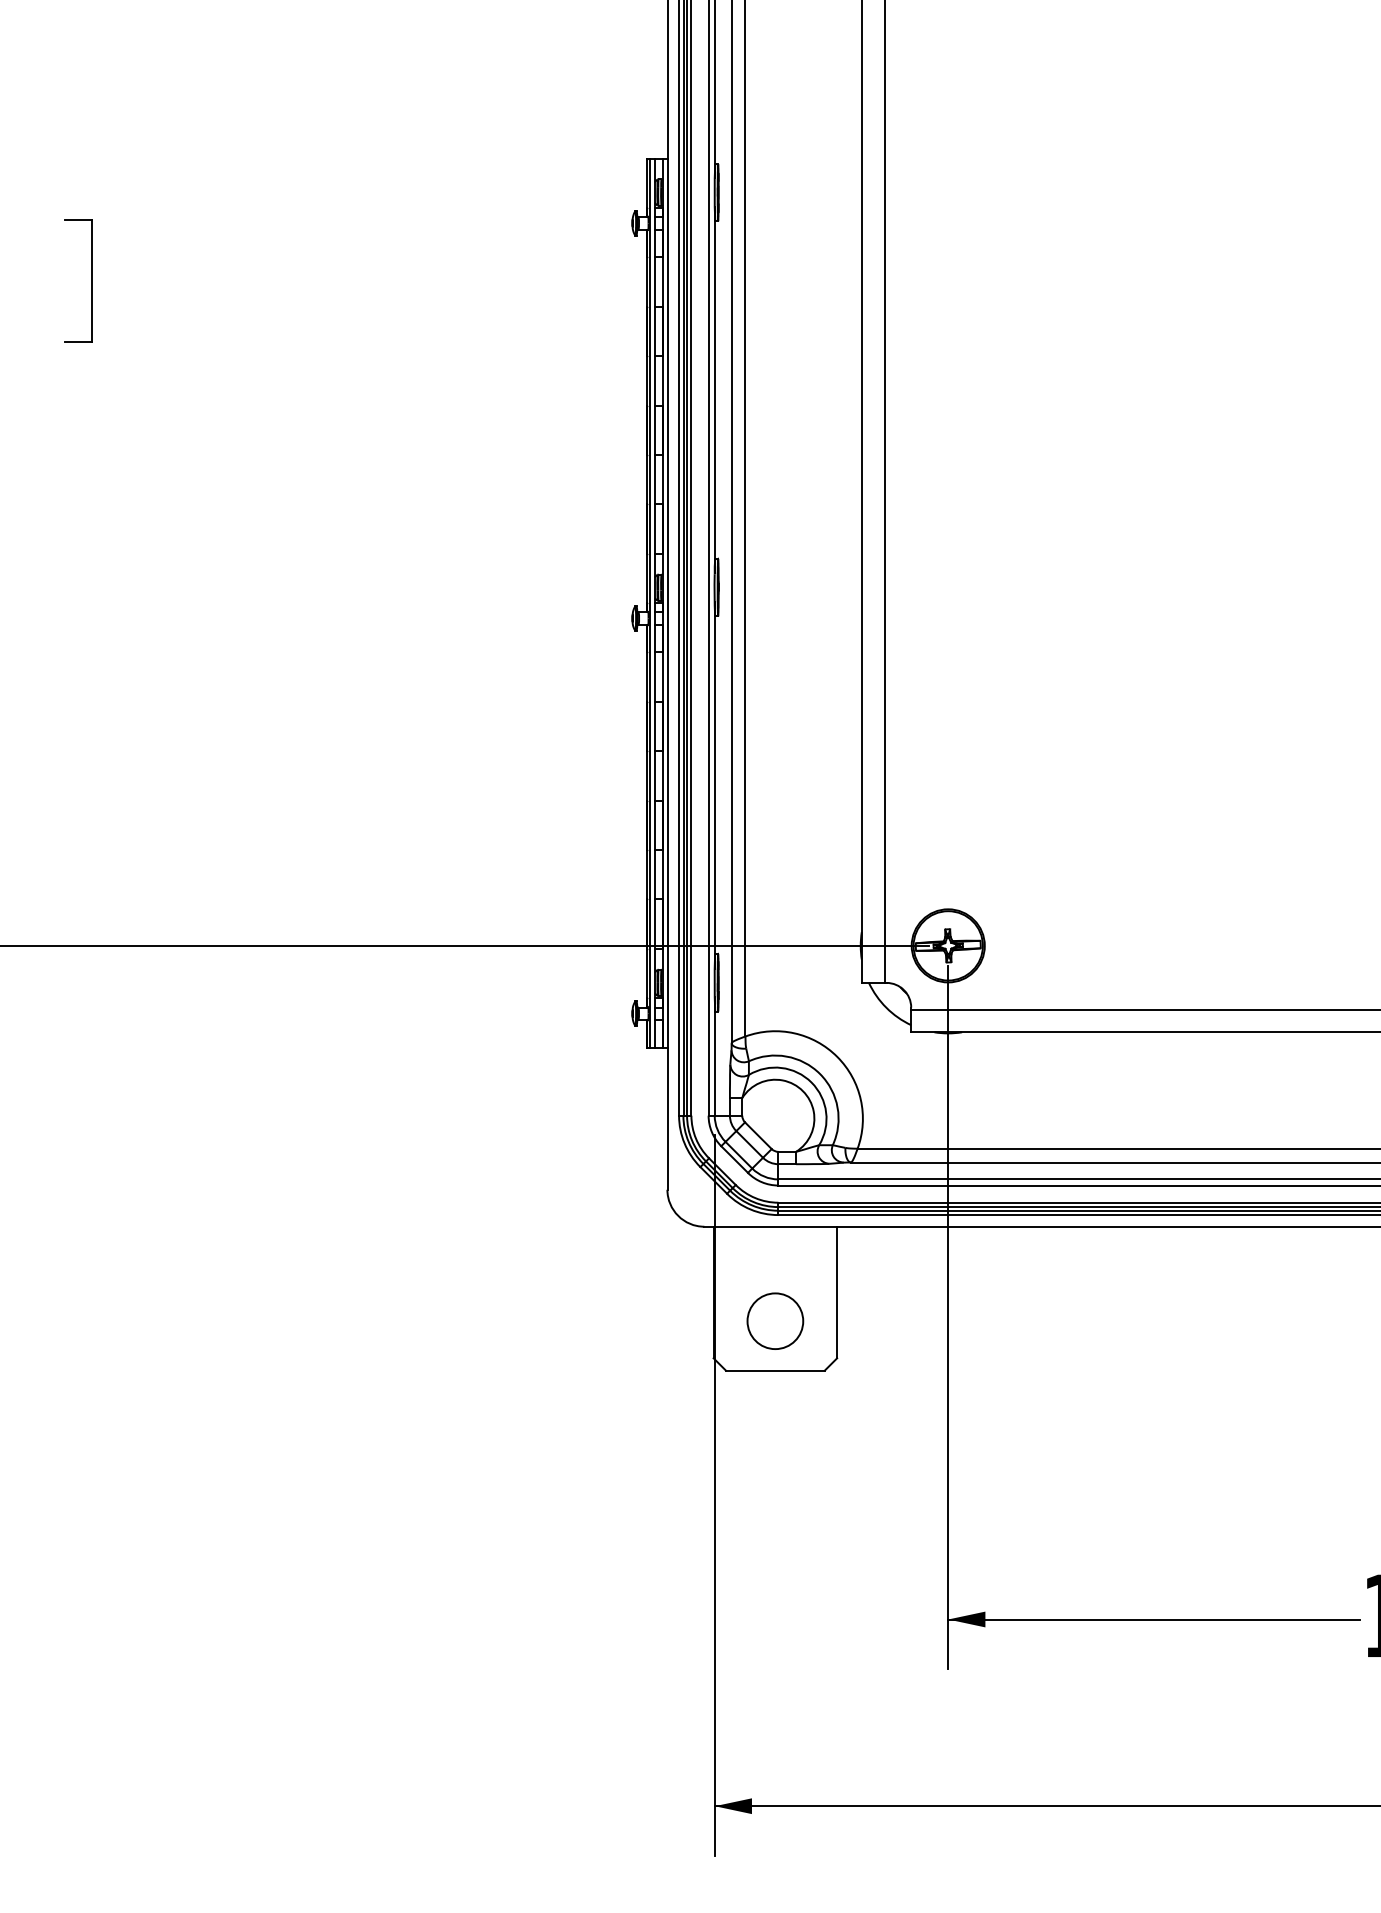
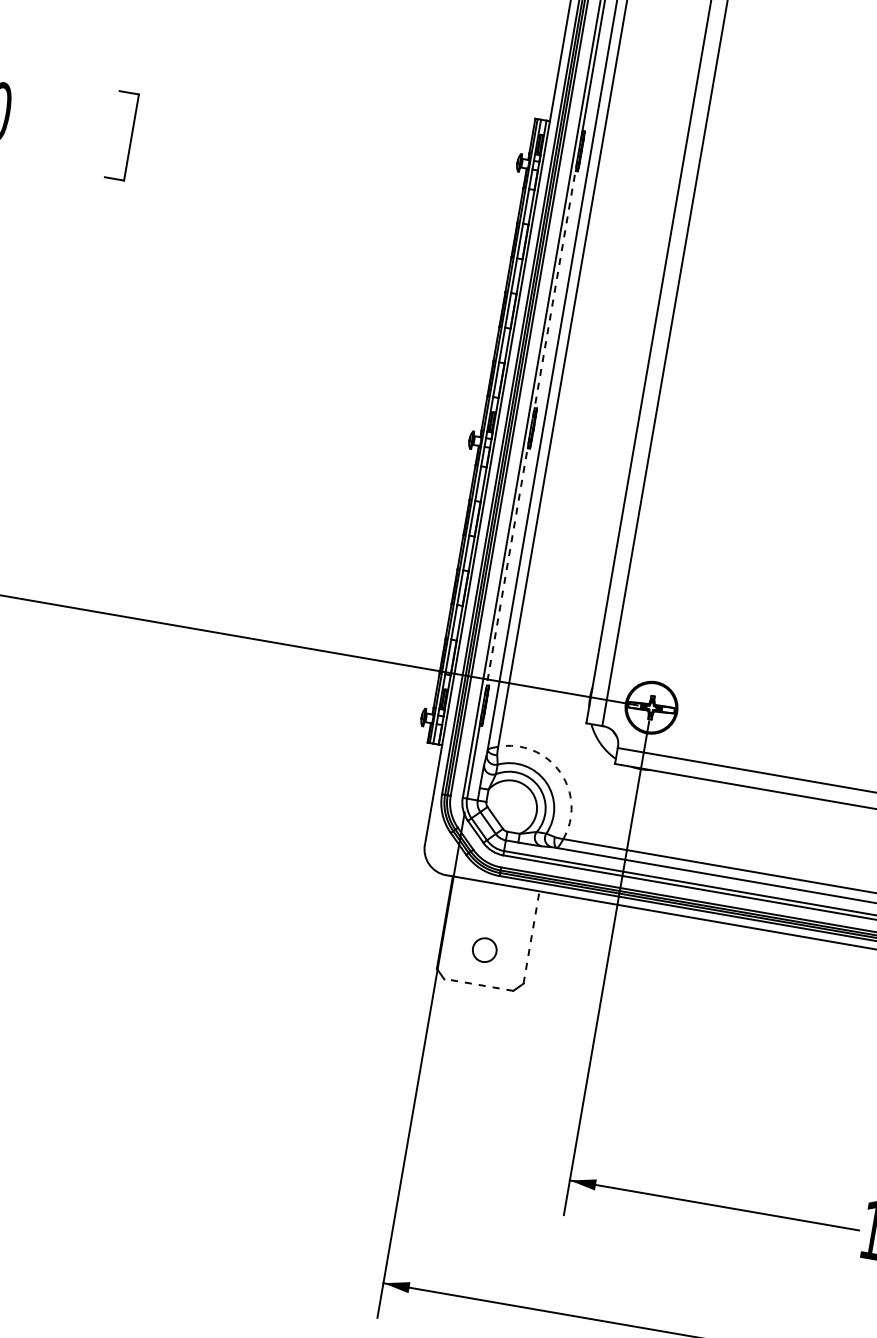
line: (714, 390) -> (554, 289), solid -> dashed
line: (714, 785) -> (506, 566), solid -> dashed
arc: (837, 1056) -> (560, 771), solid -> dashed
line: (837, 1292) -> (531, 937), solid -> dashed
circle: (775, 1320) -> (484, 949), size x0.6
line: (774, 1370) -> (478, 984), solid -> dashed

